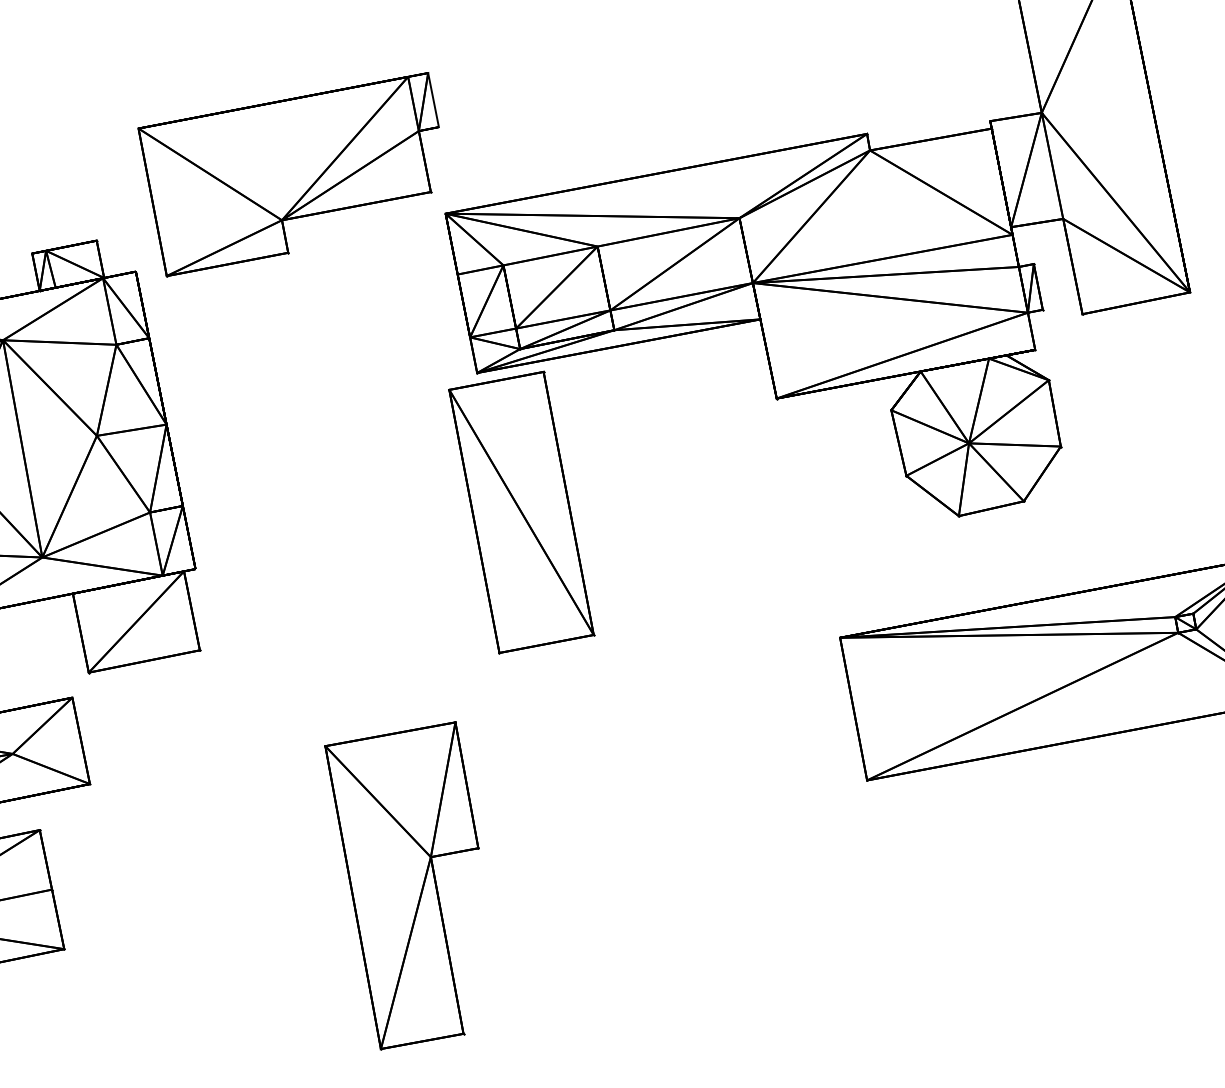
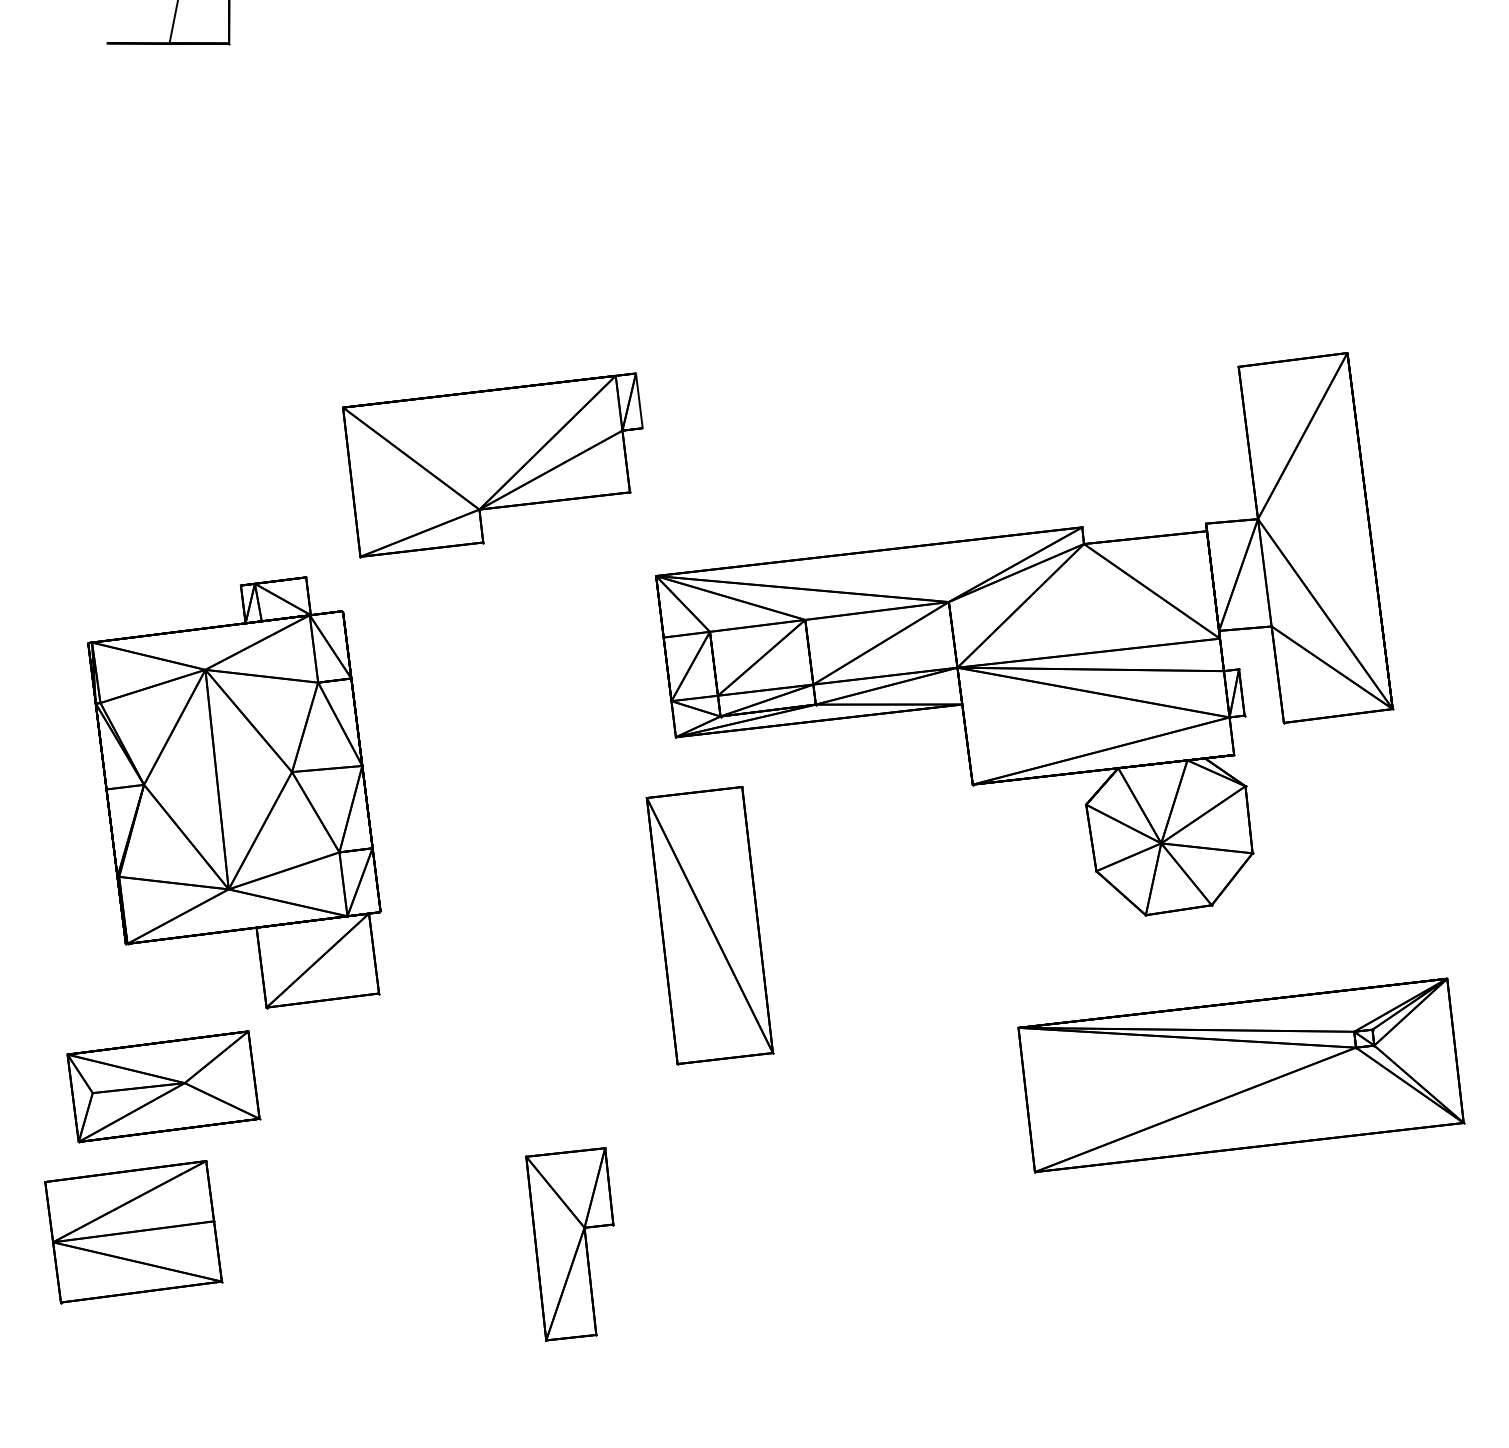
part: (291, 175) -> (492, 465), moved
part: (521, 512) -> (709, 925), moved
part: (408, 886) -> (569, 1244), size x0.6

